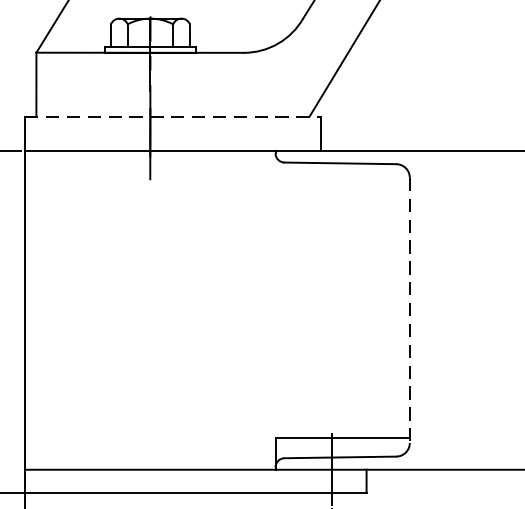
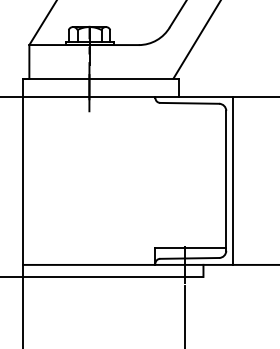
line: (173, 116) -> (101, 78), dashed -> solid
line: (410, 309) -> (226, 180), dashed -> solid
line: (423, 309) -> (233, 180), added

